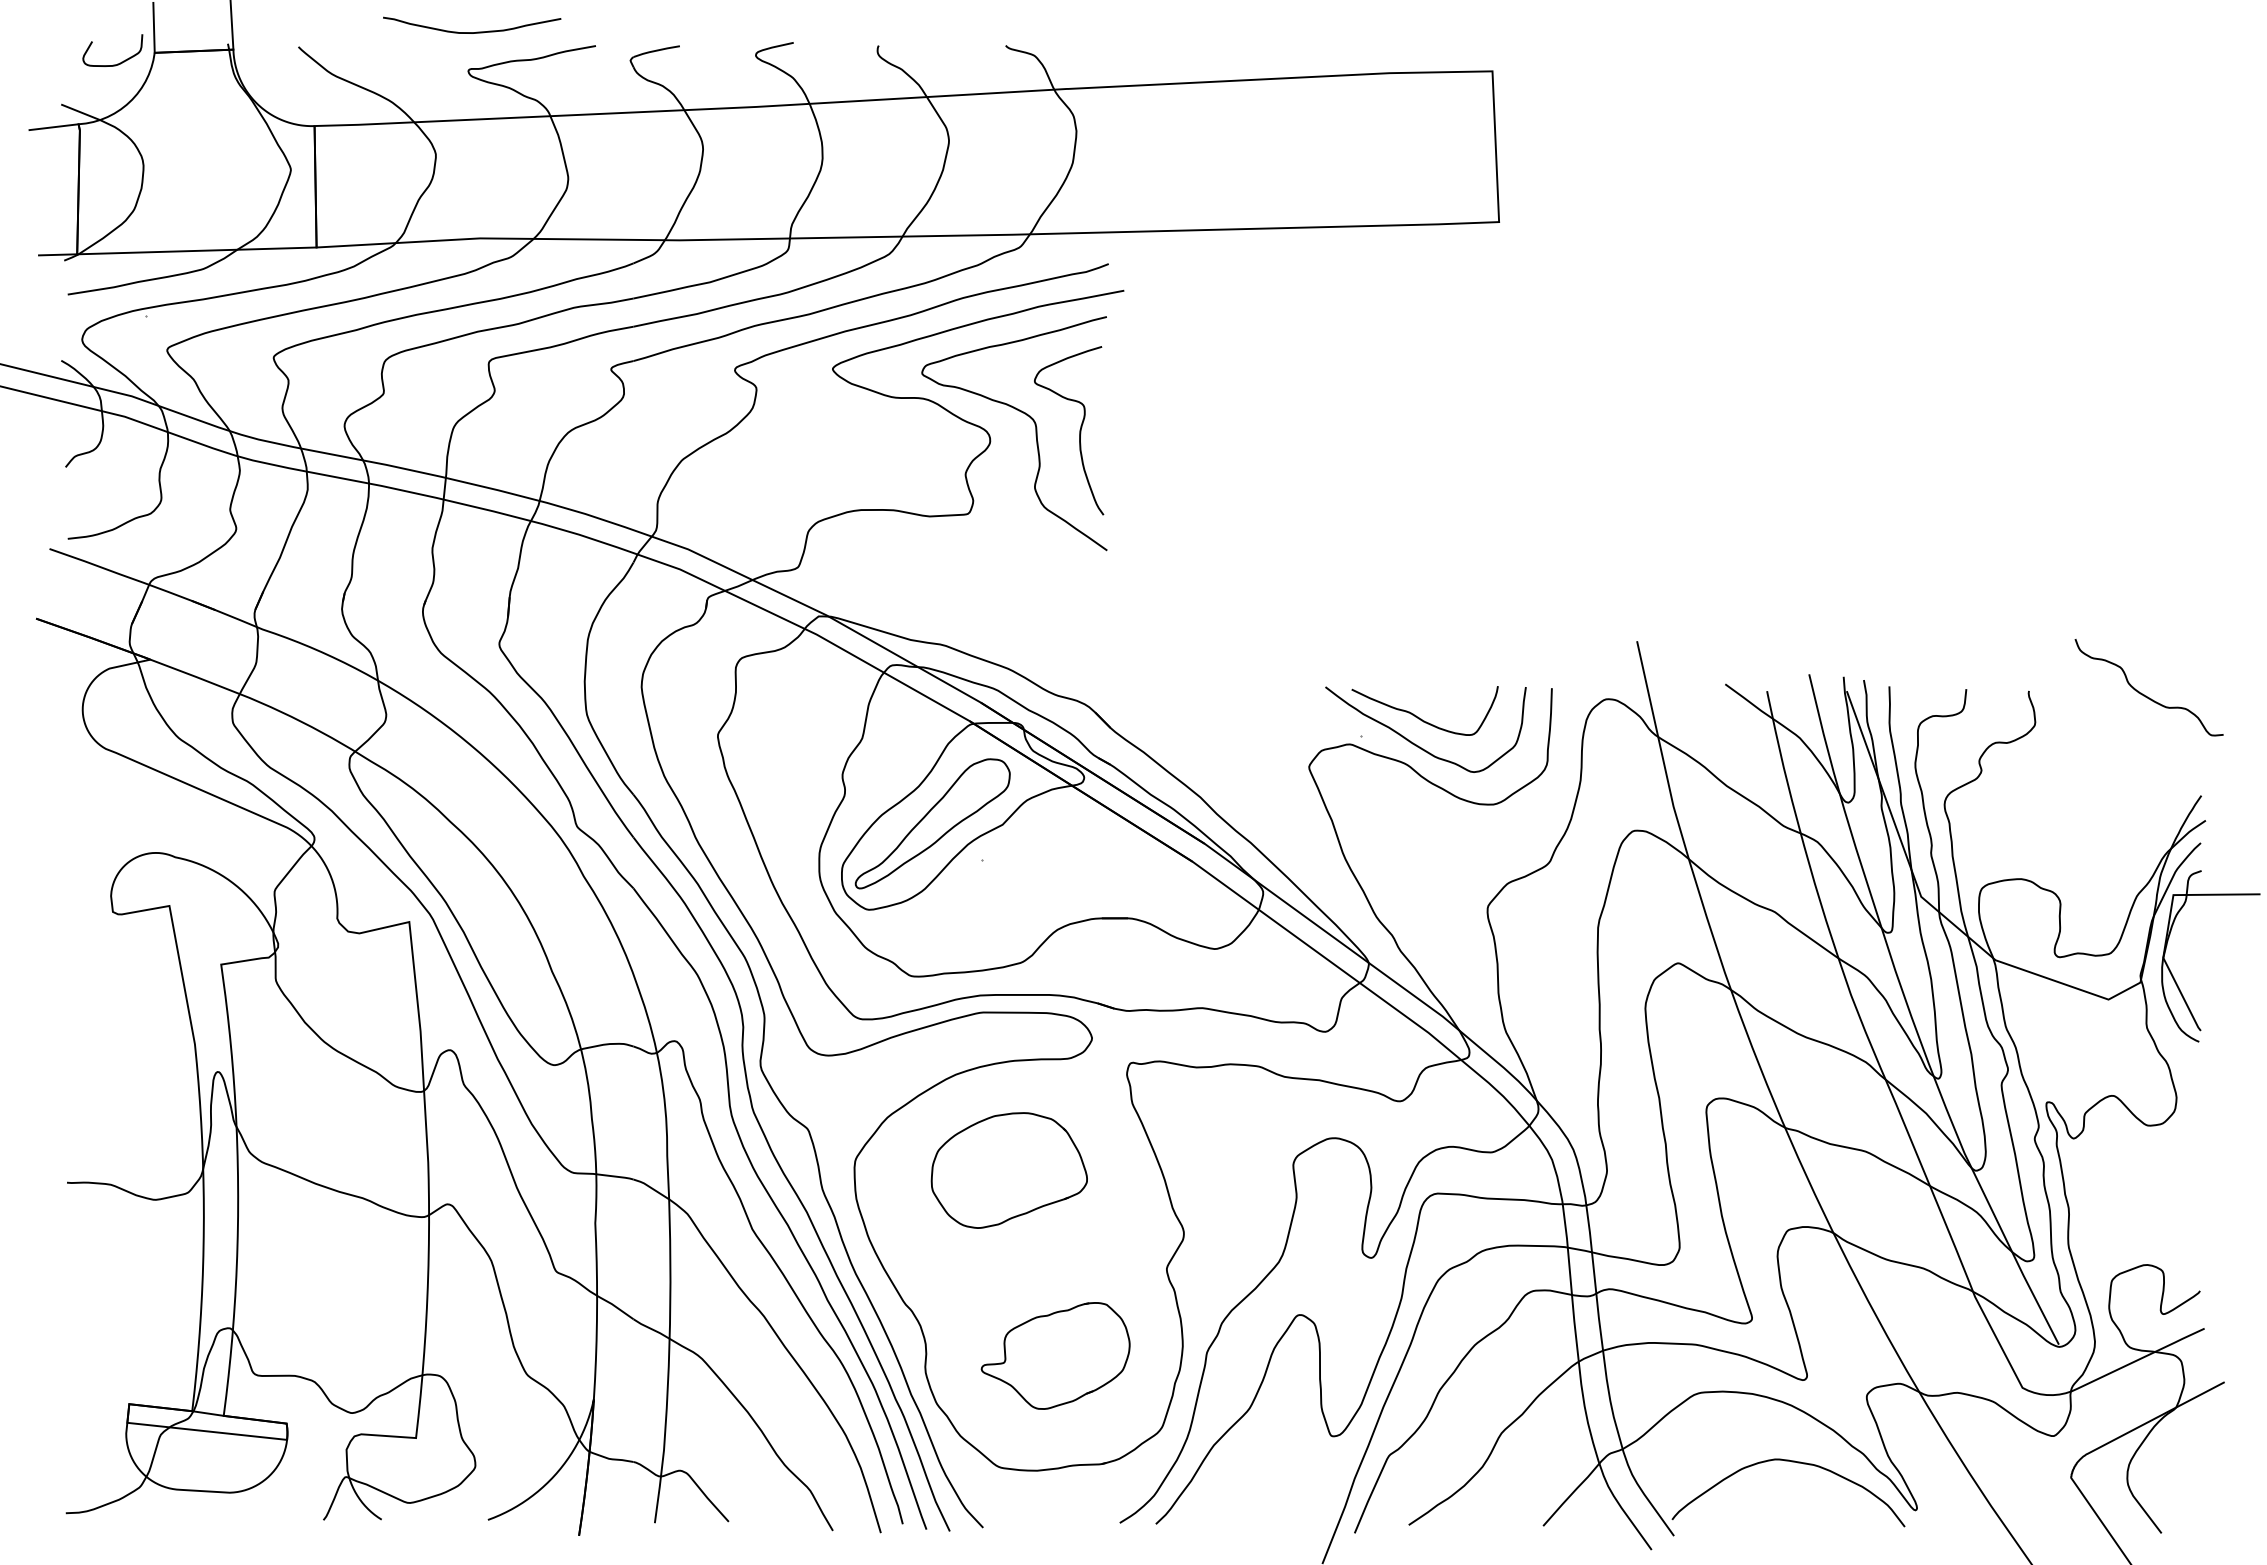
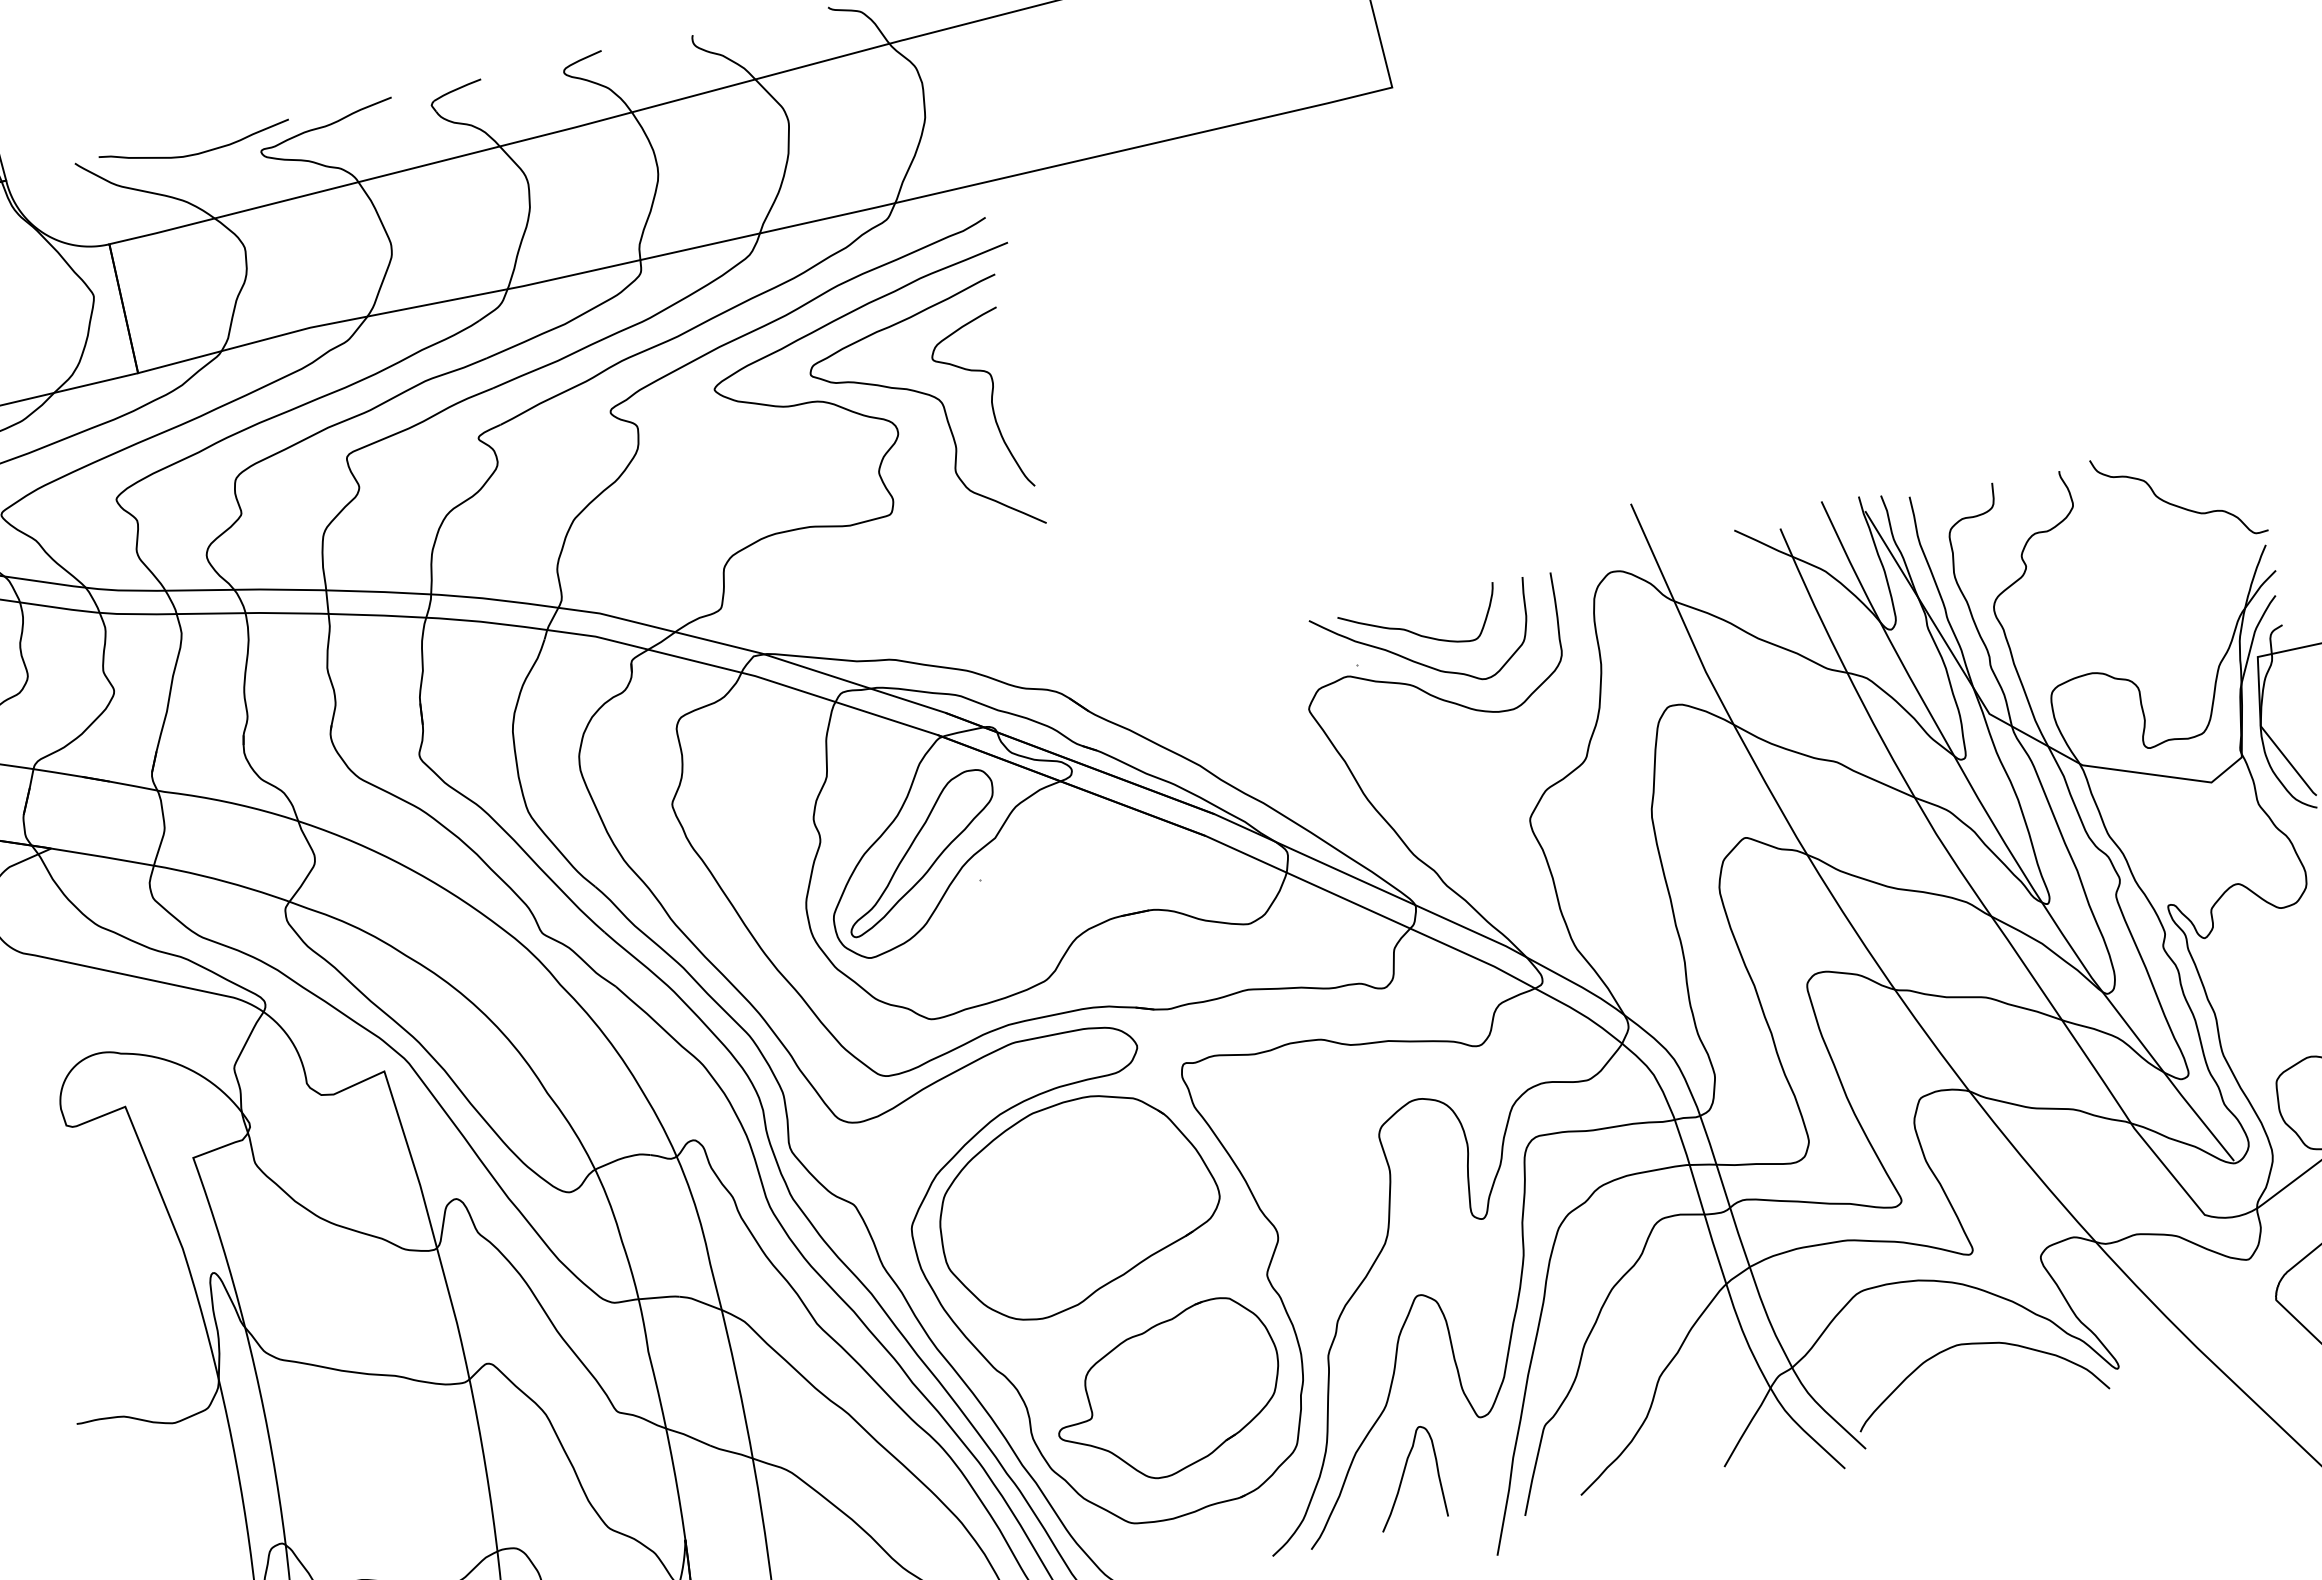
curve: (472, 32) -> (197, 153), moved
curve: (2144, 694) -> (2175, 504), moved
part: (1009, 1170) -> (1078, 1204), size x1.67
part: (1055, 1355) -> (1167, 1391), size x1.43
curve: (1252, 1475) -> (1403, 1476), added

